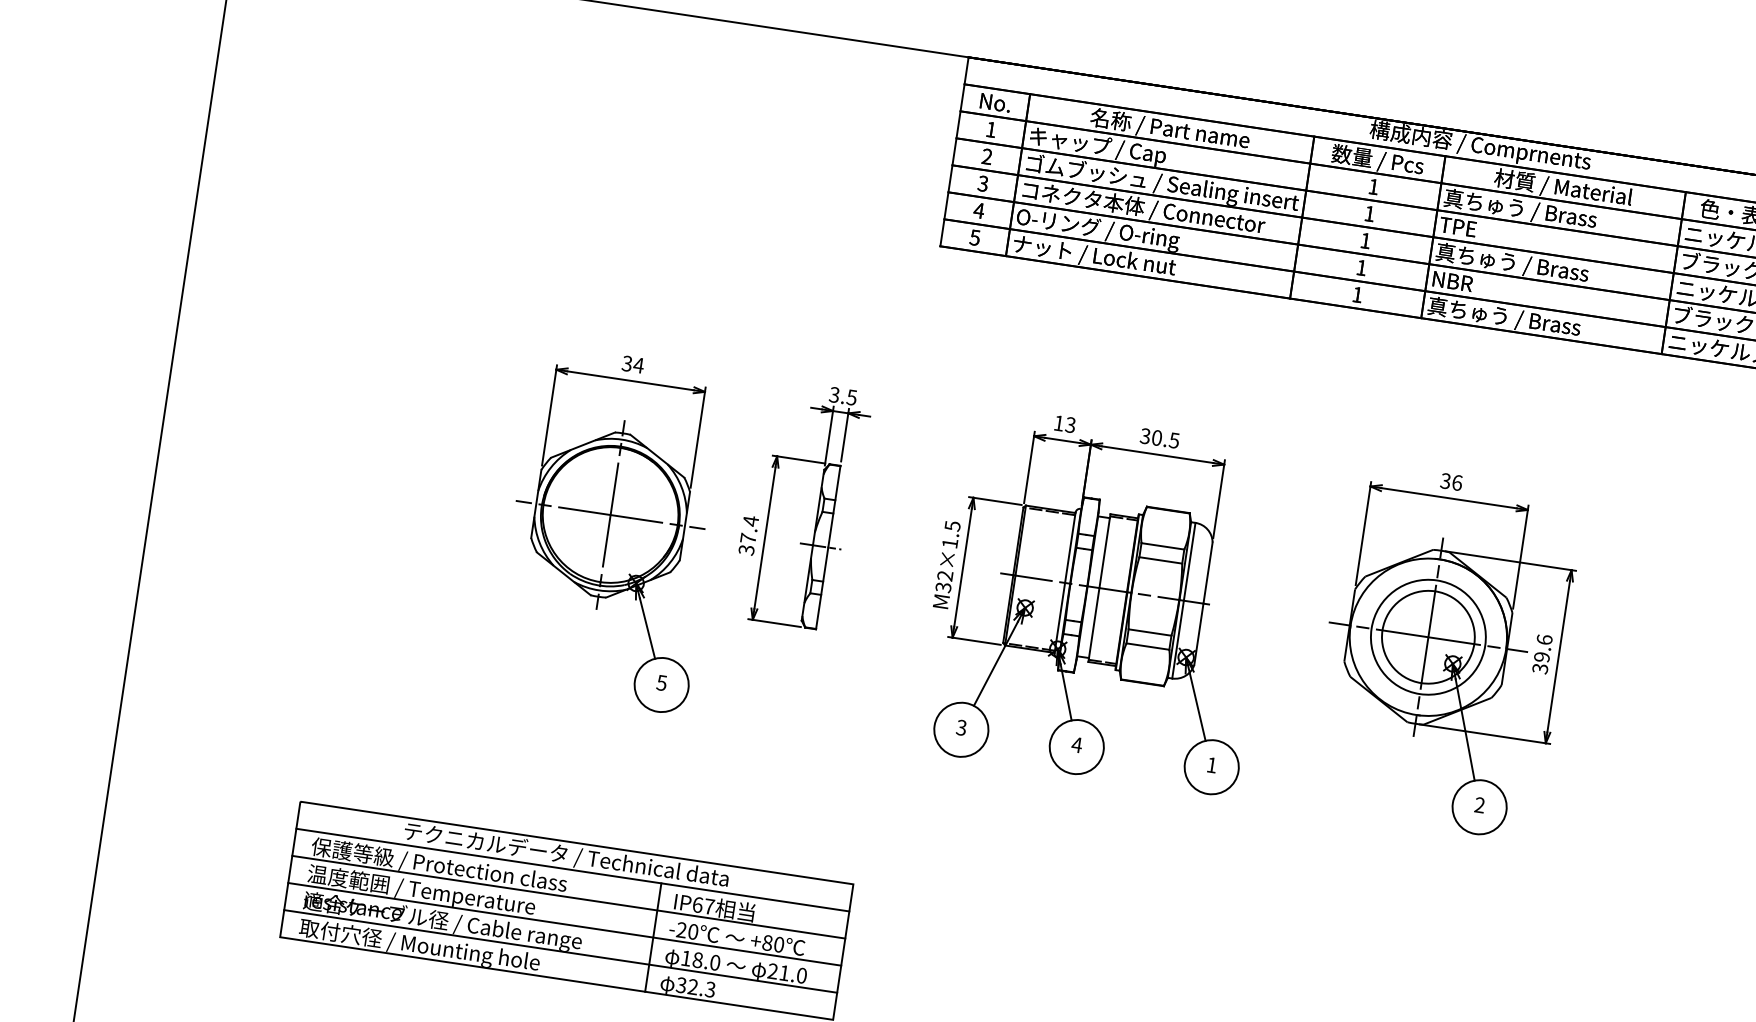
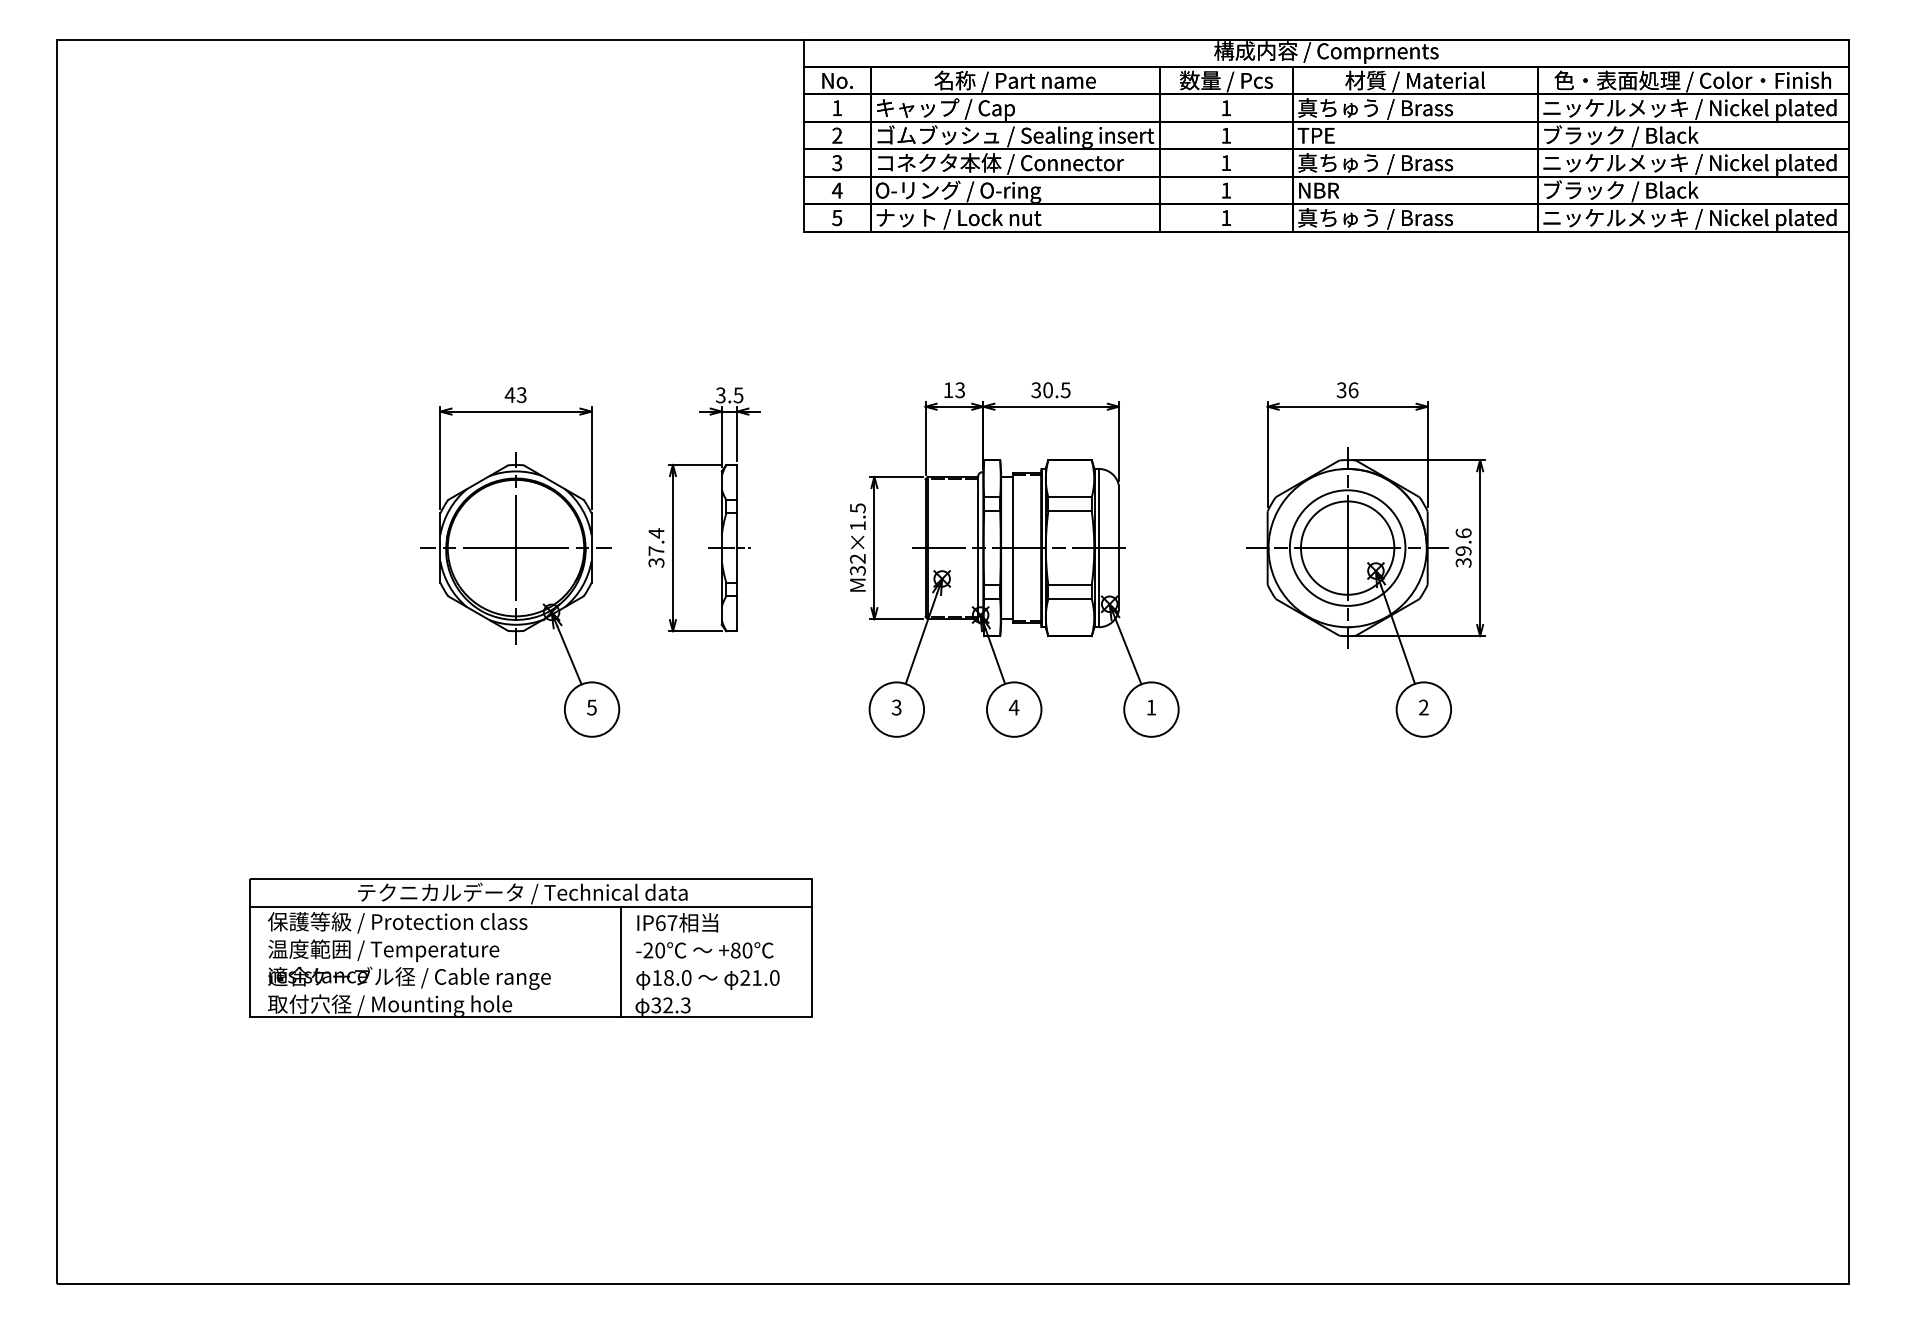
text: (632, 364) -> (515, 395), 34 -> 43
line: (569, 897) -> (531, 934), removed
line: (564, 924) -> (531, 962), removed
line: (561, 951) -> (531, 989), removed

